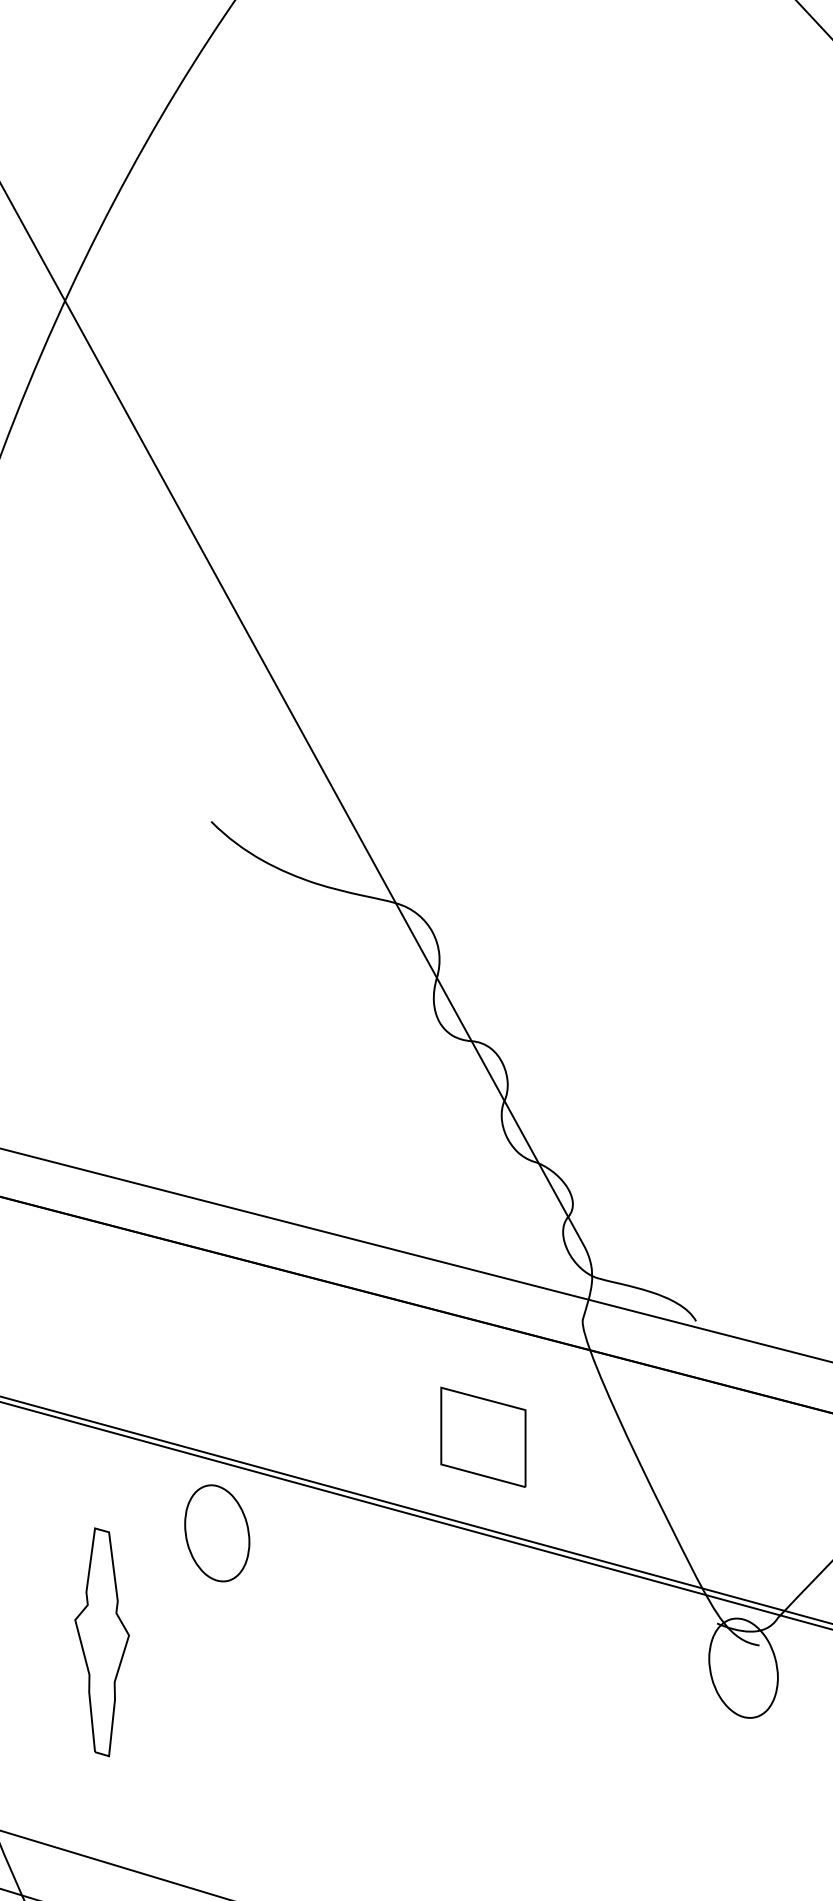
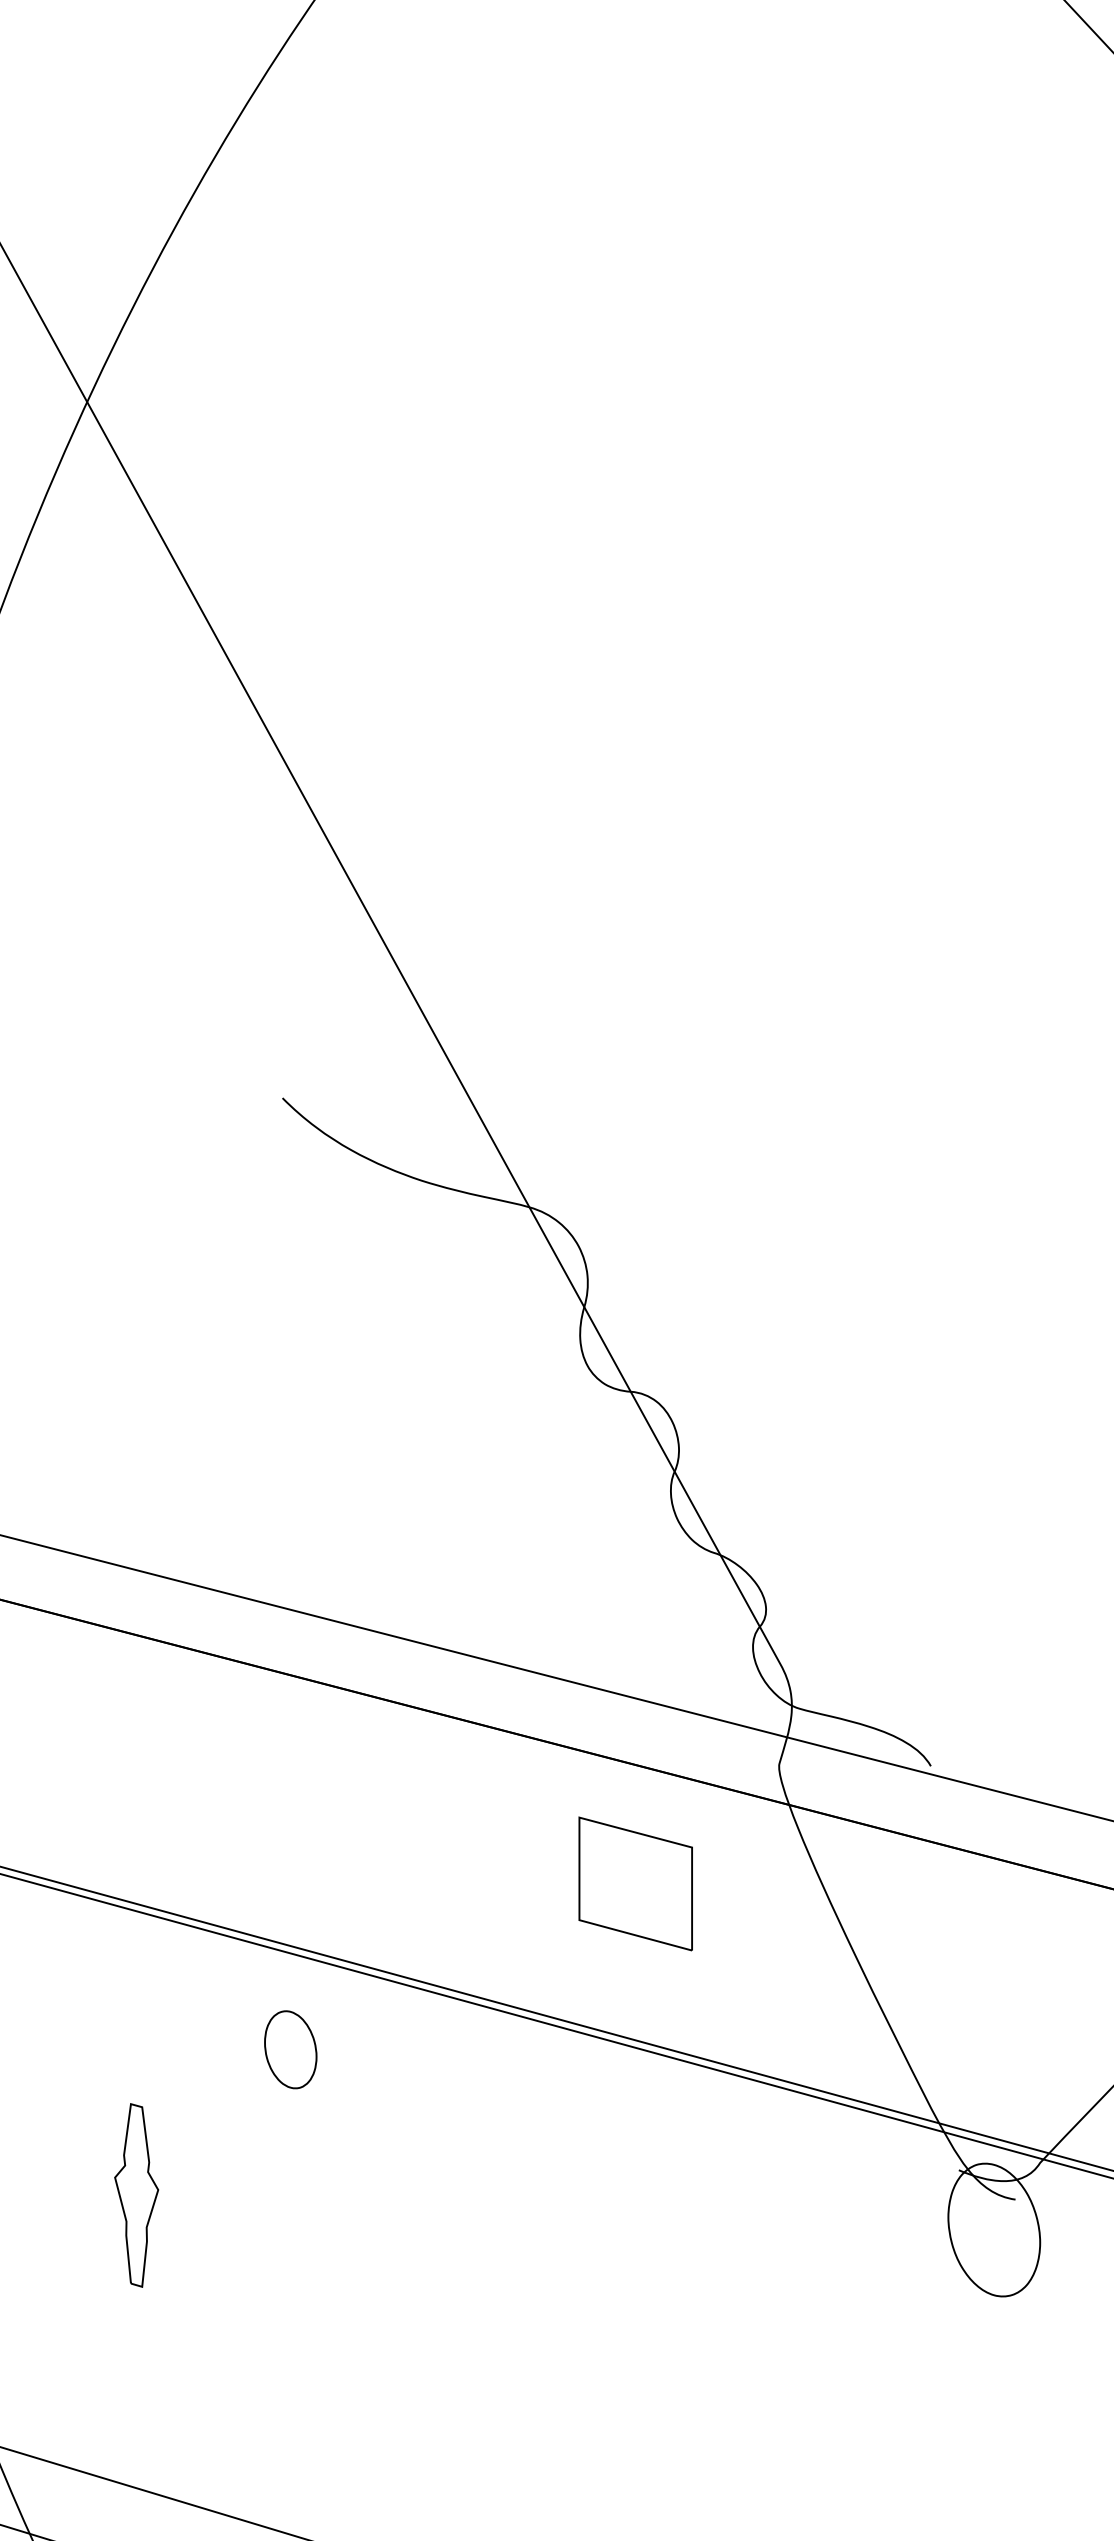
part: (483, 1436) -> (635, 1882), moved
part: (217, 1533) -> (290, 2049), size x0.6
part: (101, 1642) -> (135, 2195), size x0.6

